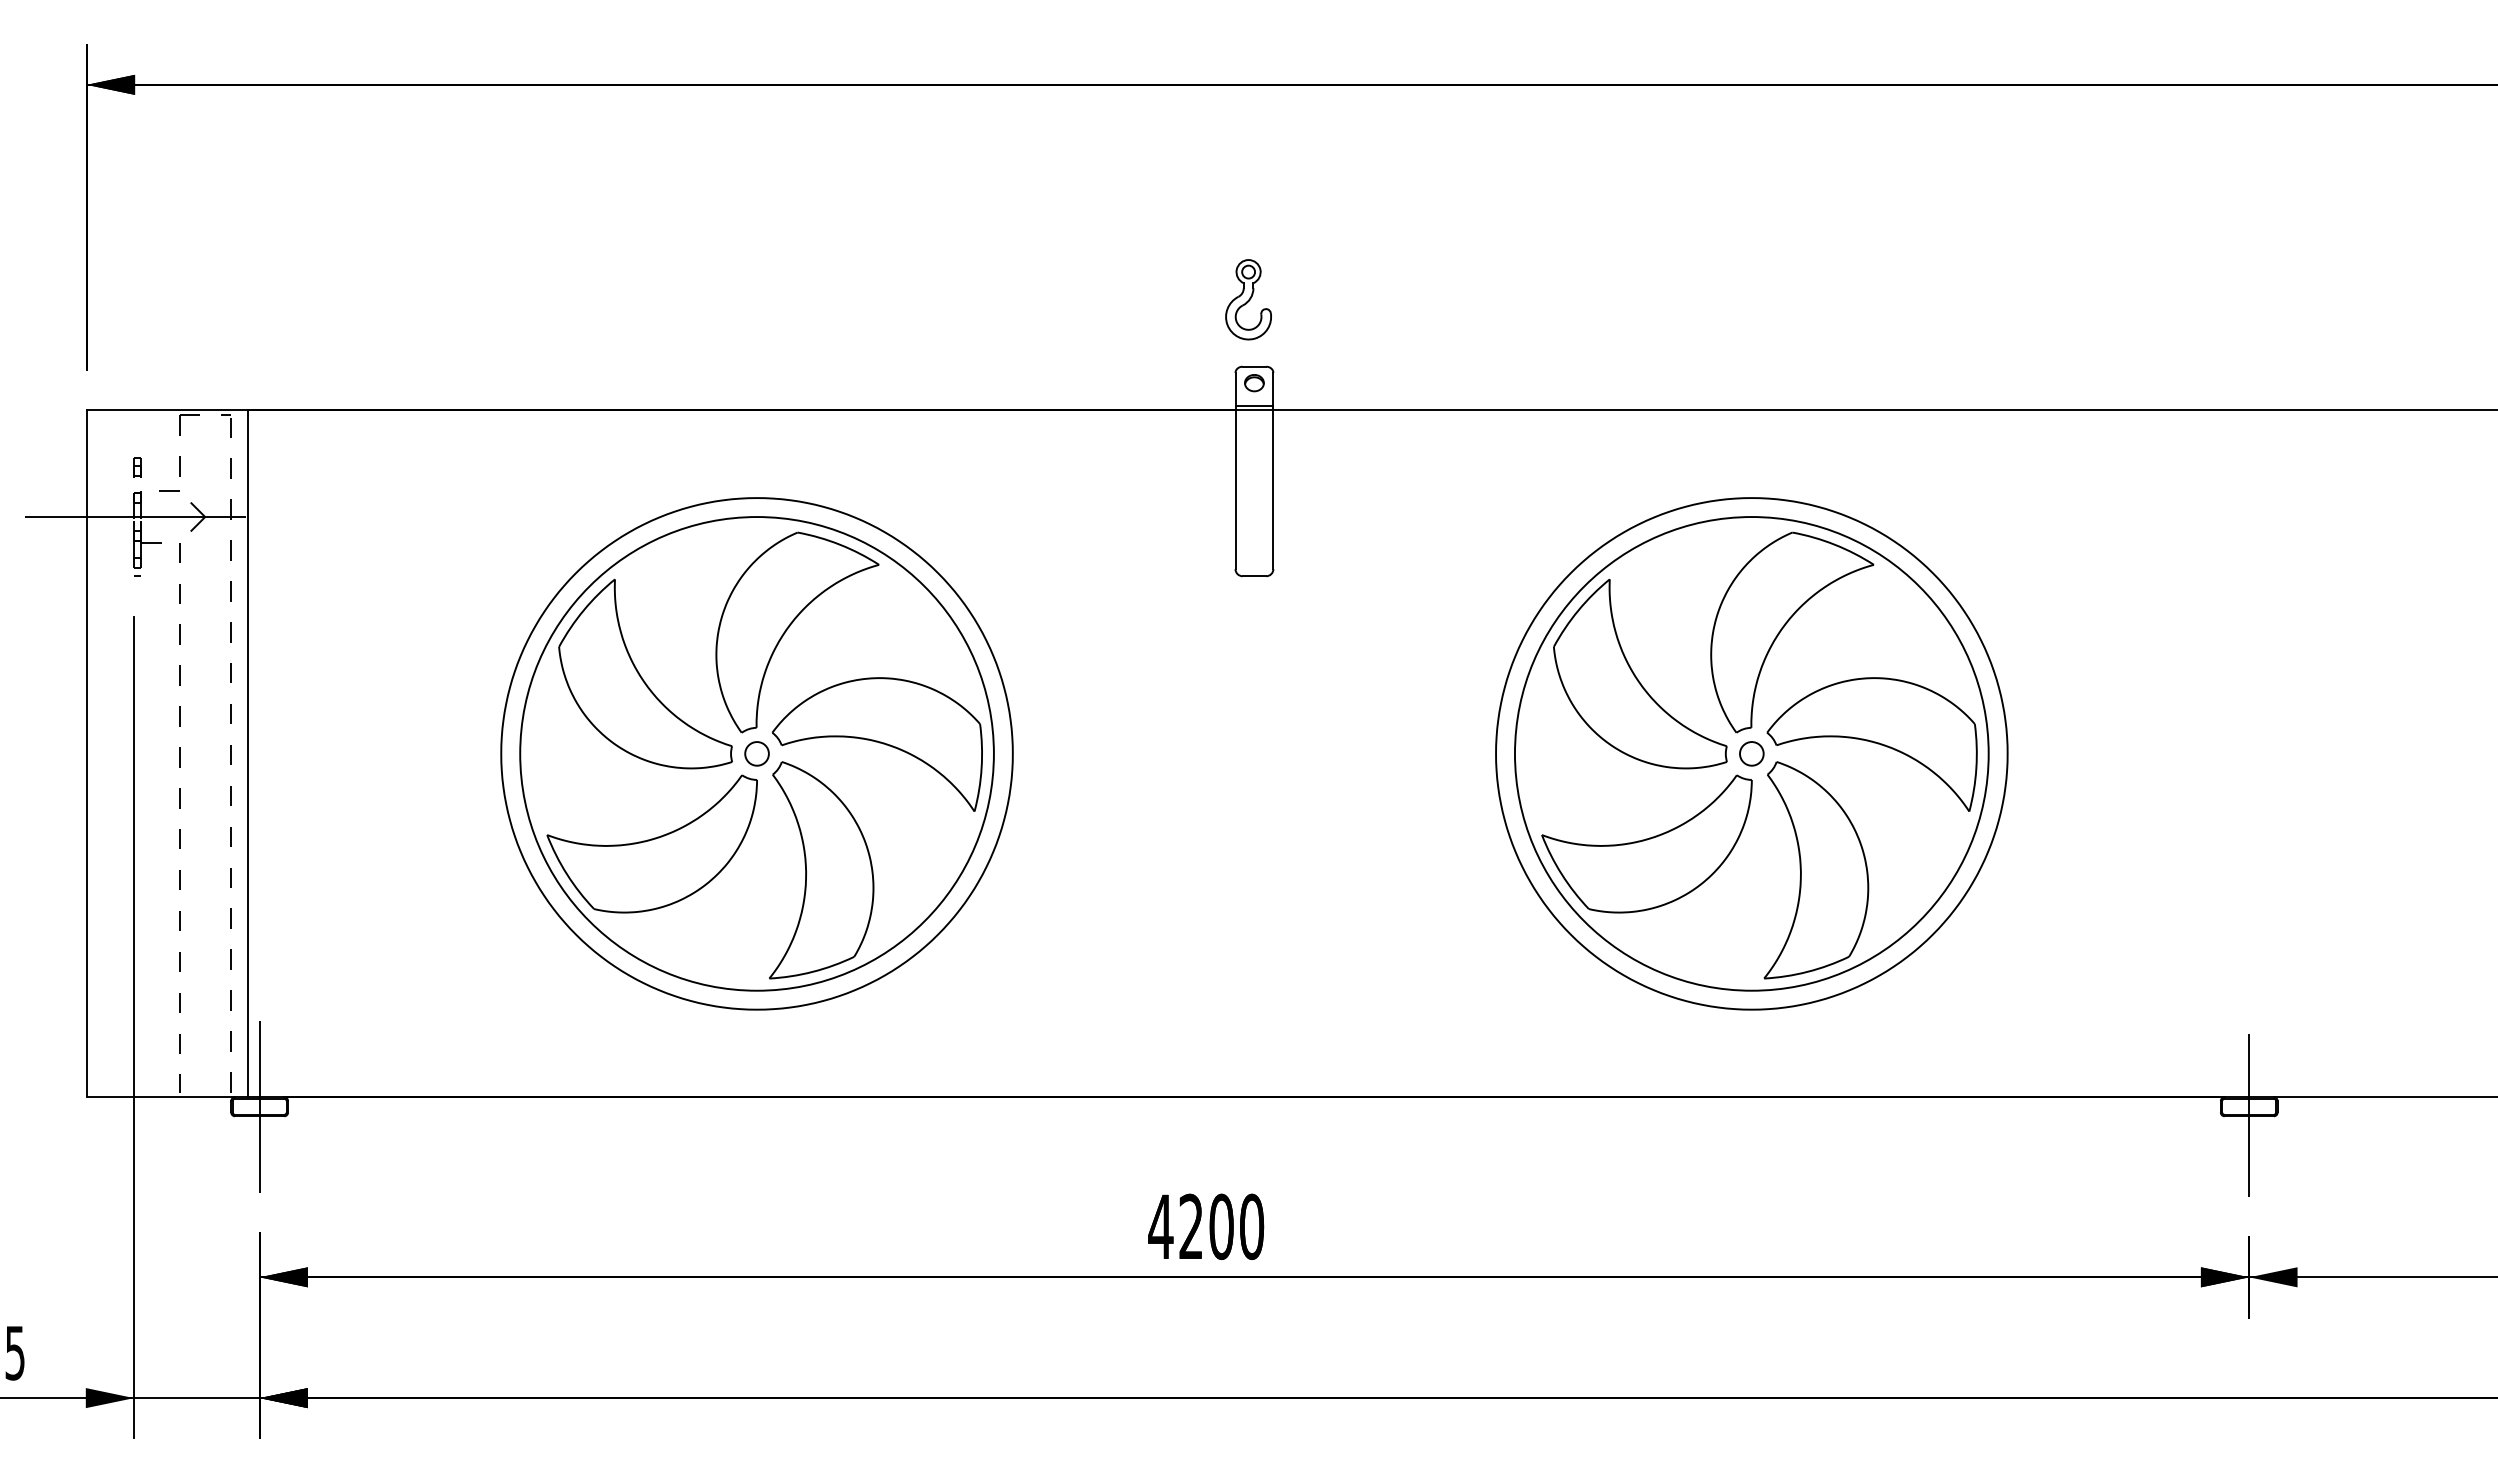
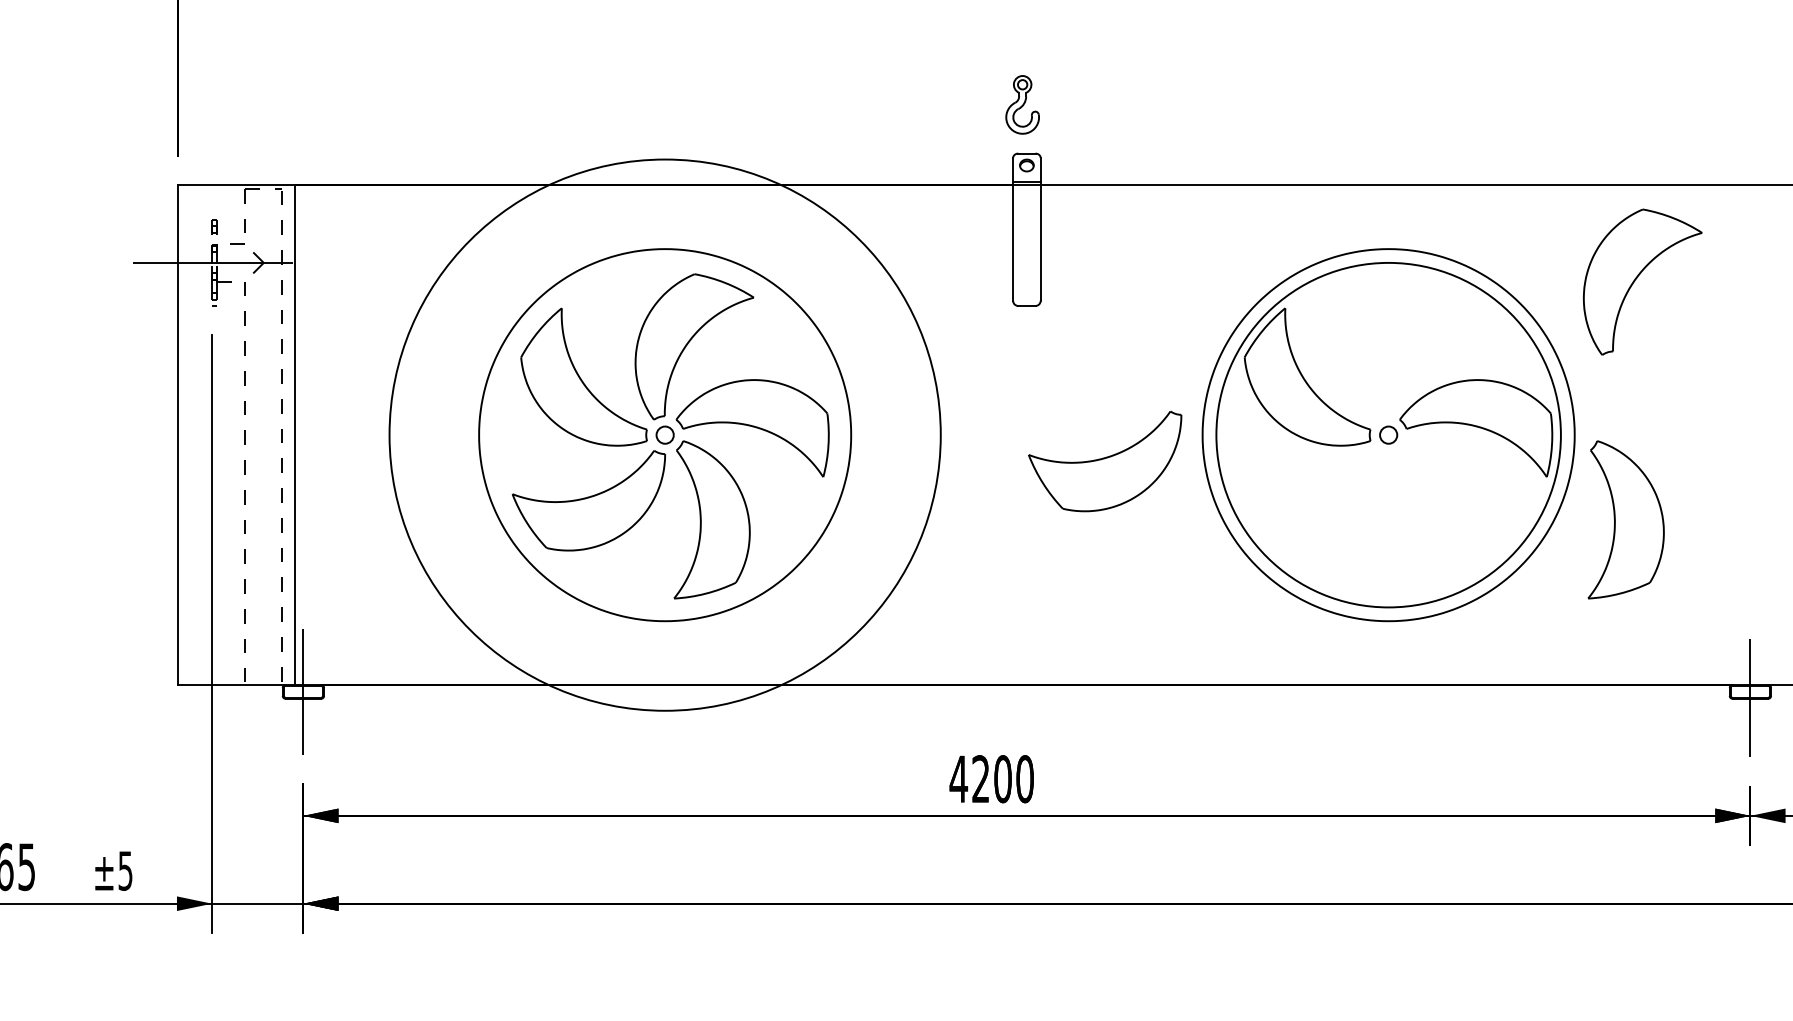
part: (1784, 627) -> (1637, 278), moved
circle: (756, 753) -> (664, 434), size x1.6
part: (1646, 843) -> (1104, 461), moved
part: (1816, 870) -> (1626, 519), moved

